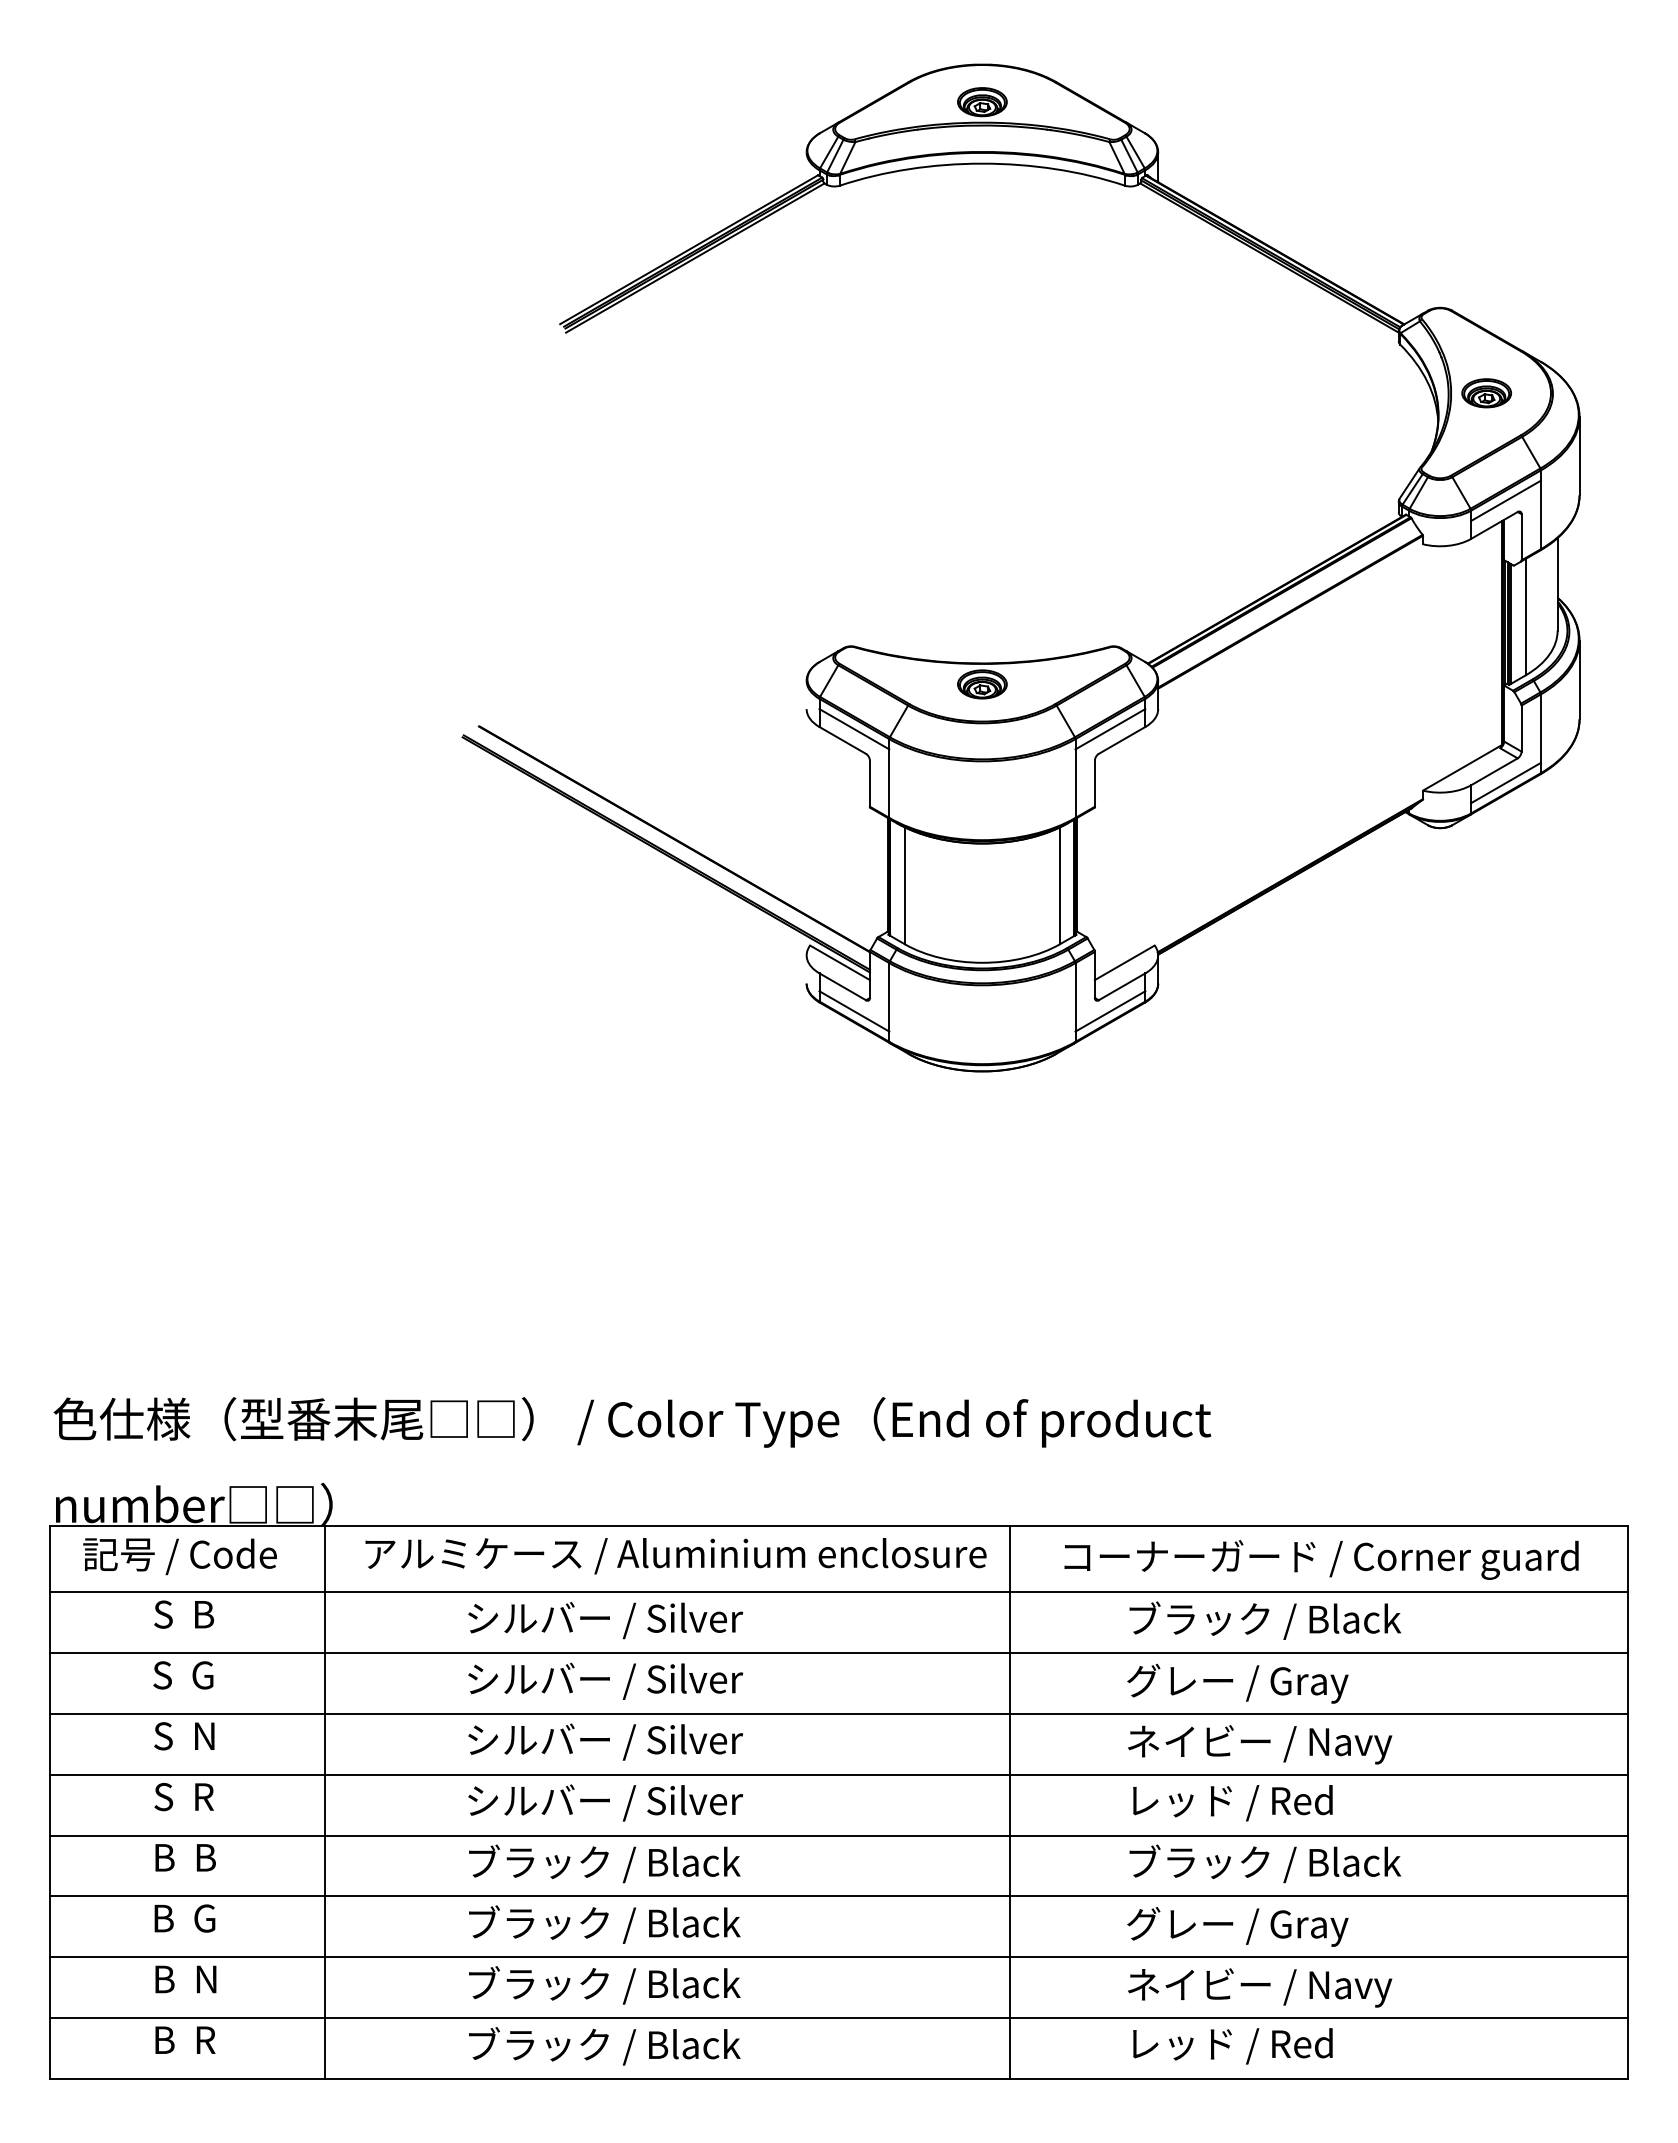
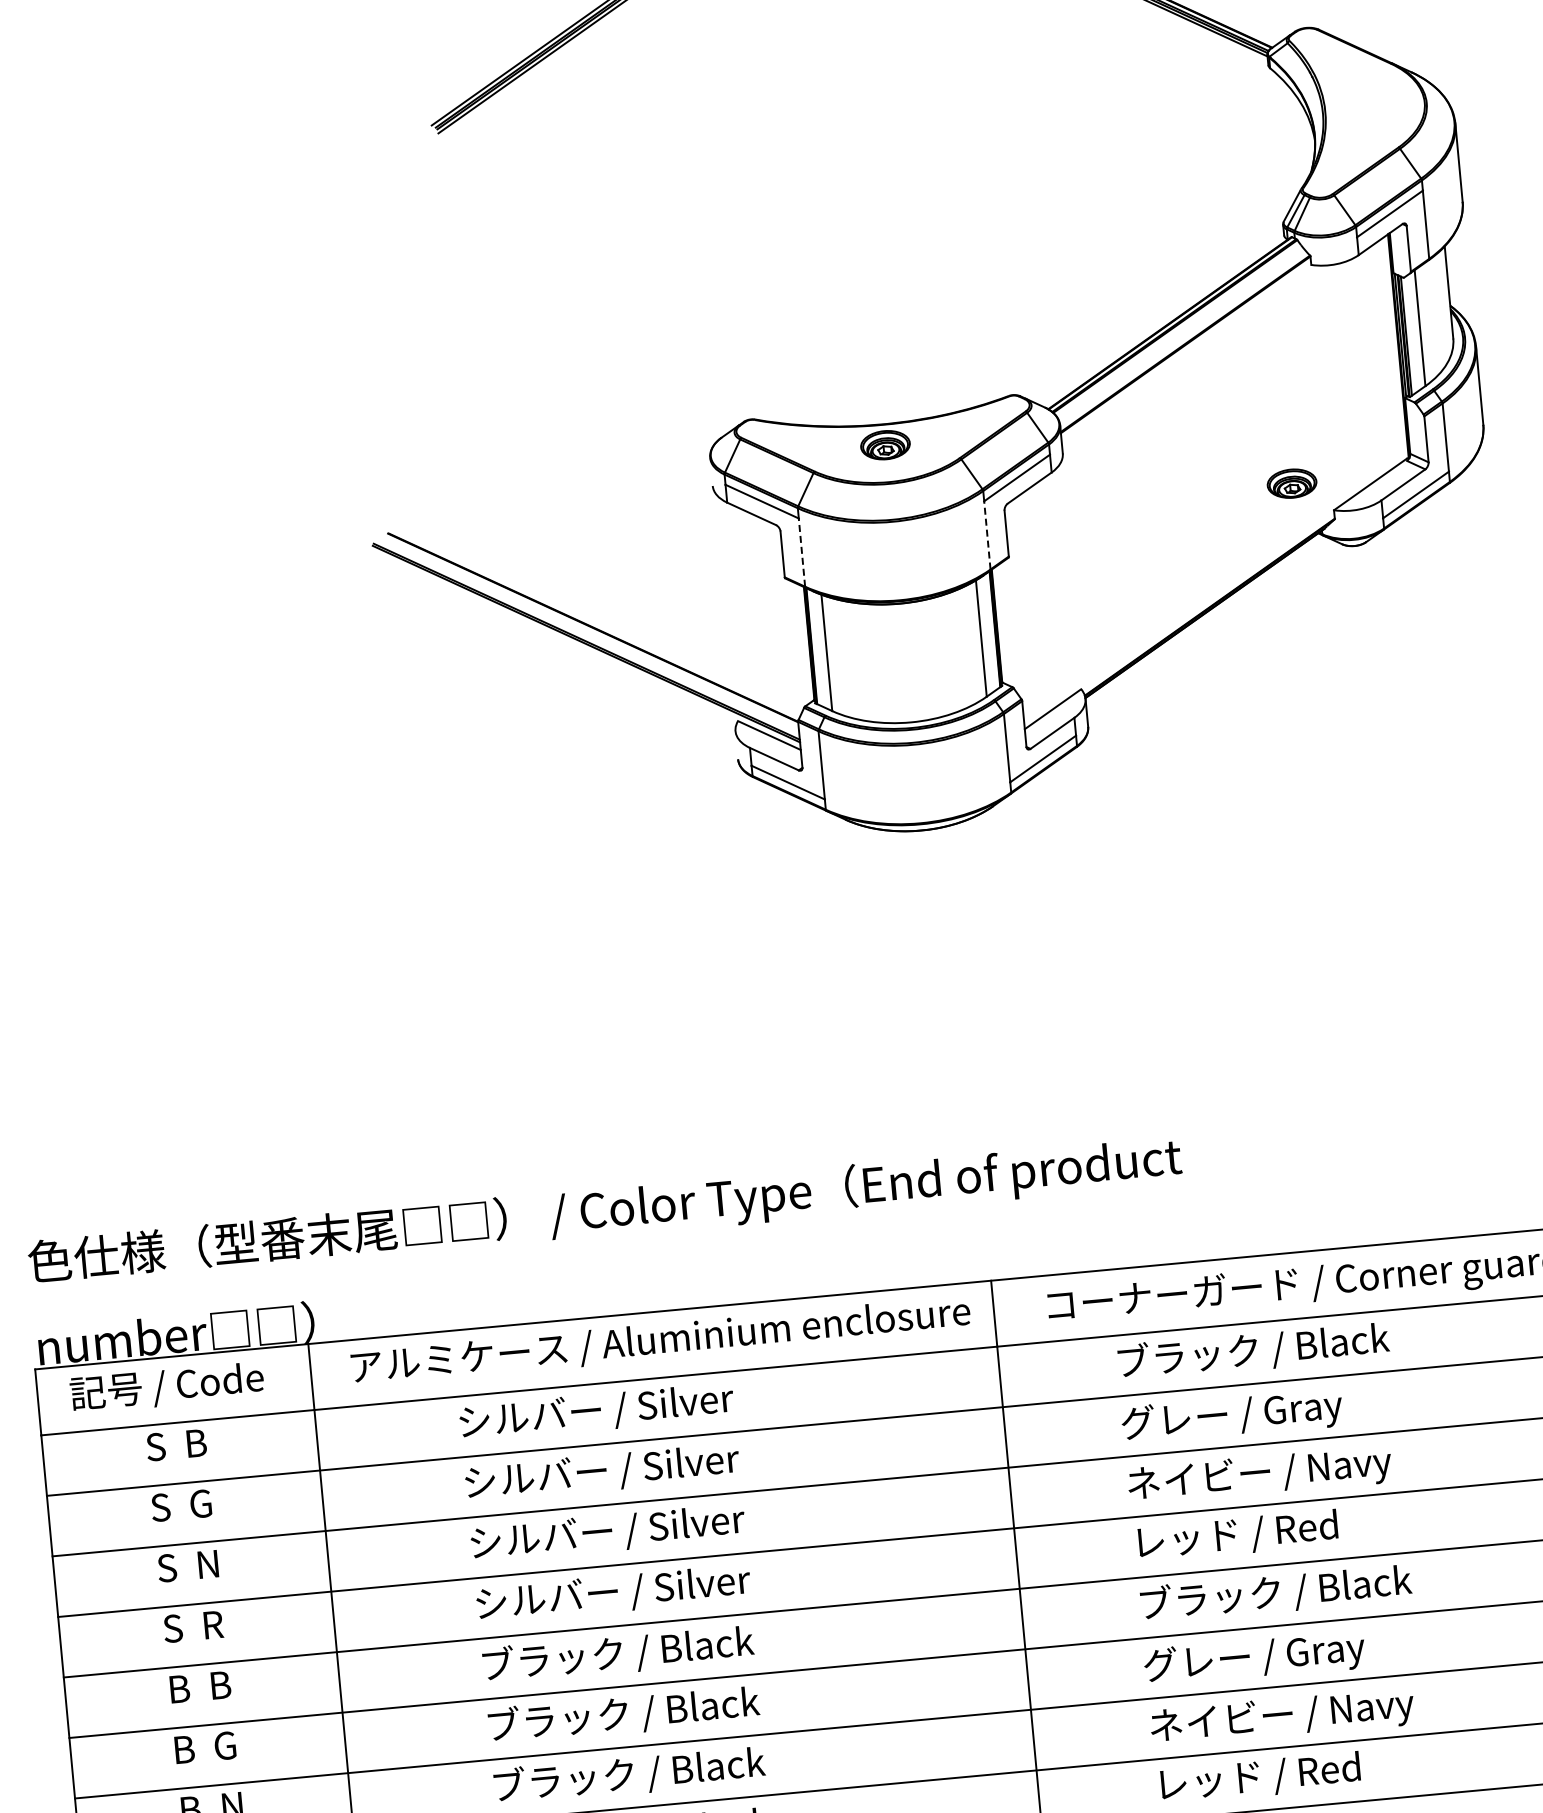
part: (1486, 393) -> (1291, 483), moved
line: (889, 783) -> (802, 552), solid -> dashed
line: (1075, 783) -> (987, 535), solid -> dashed

